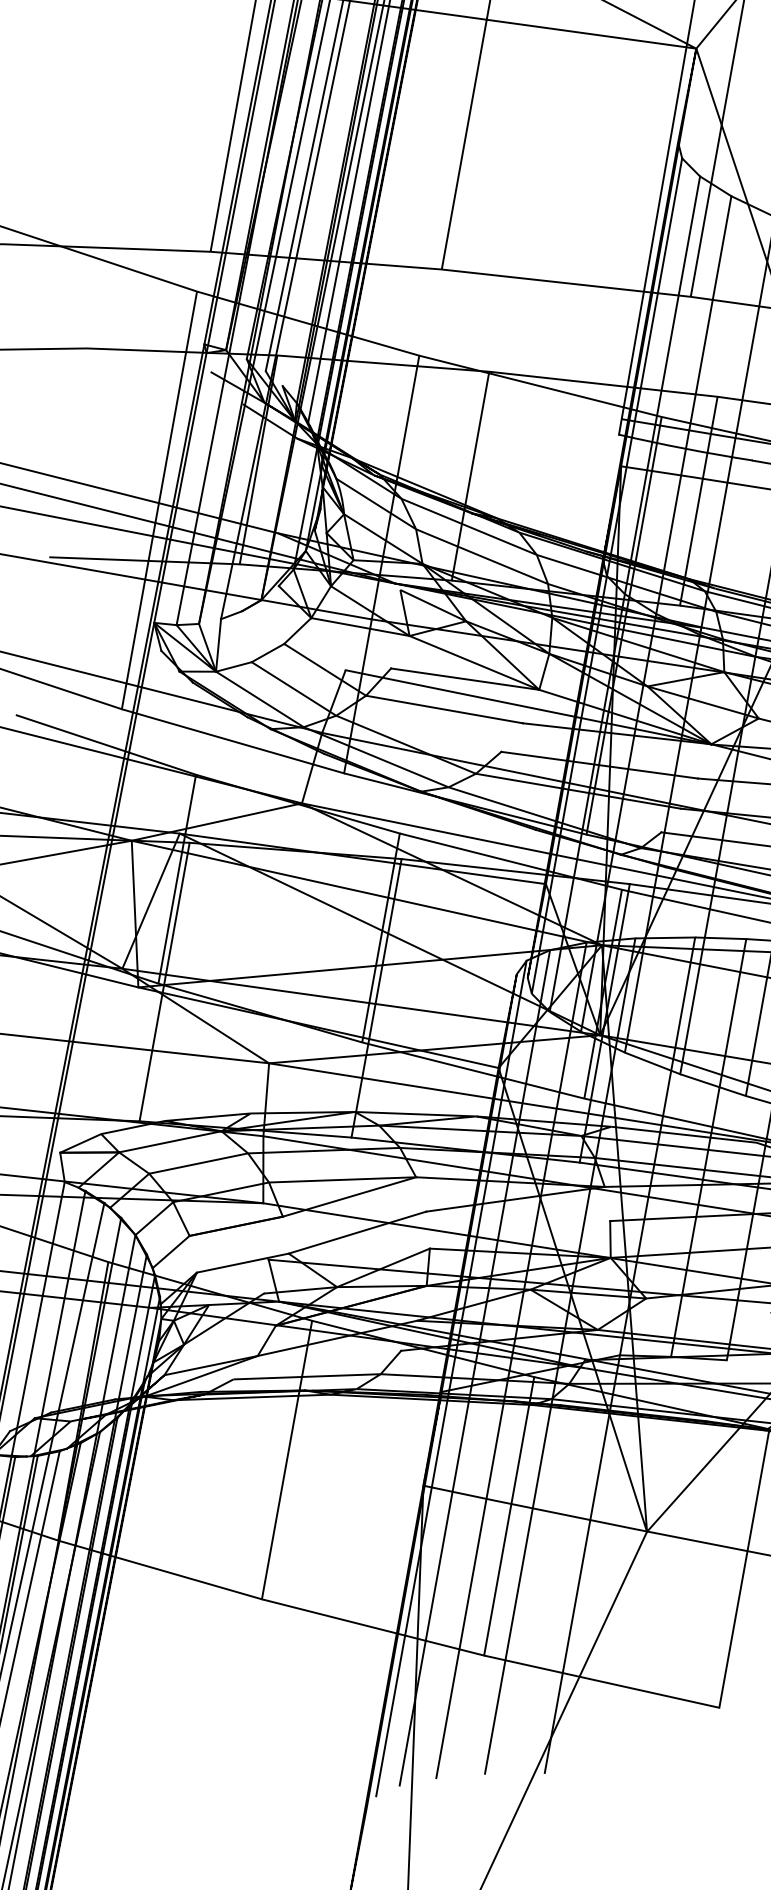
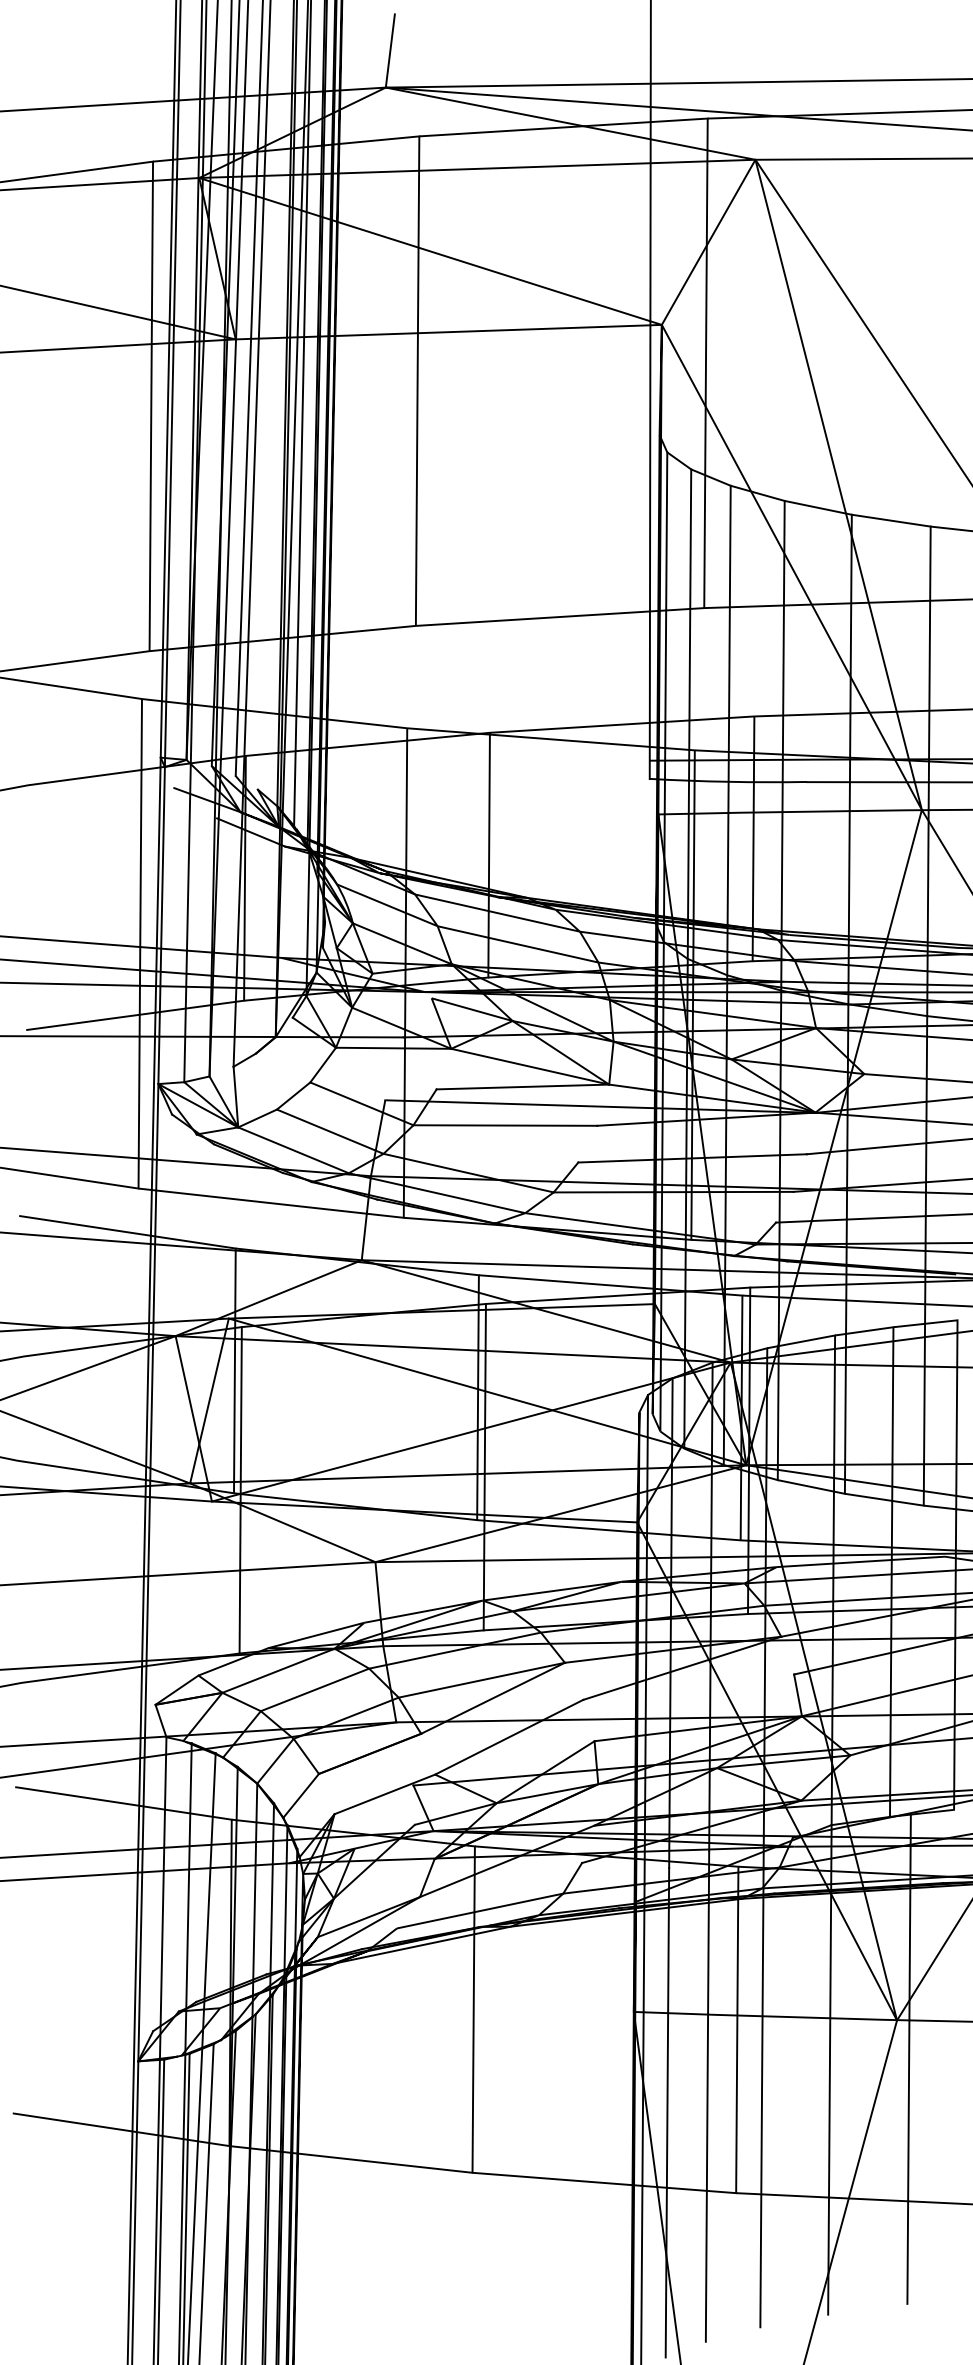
line: (651, 1565) -> (908, 2058), added

